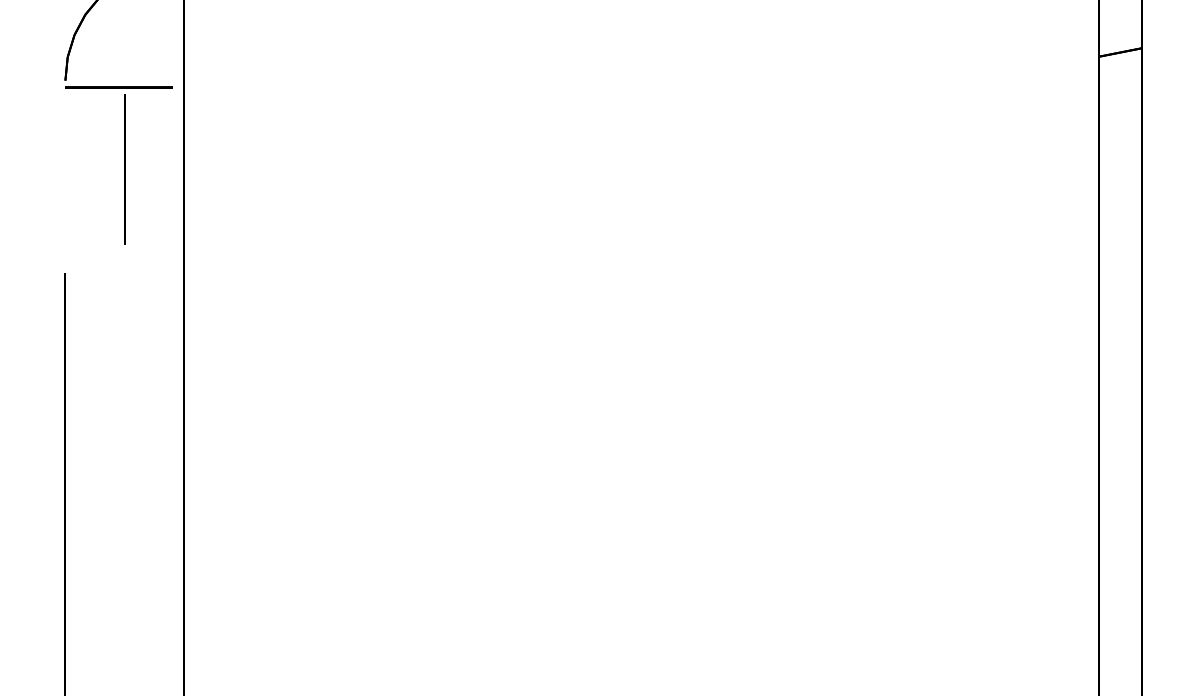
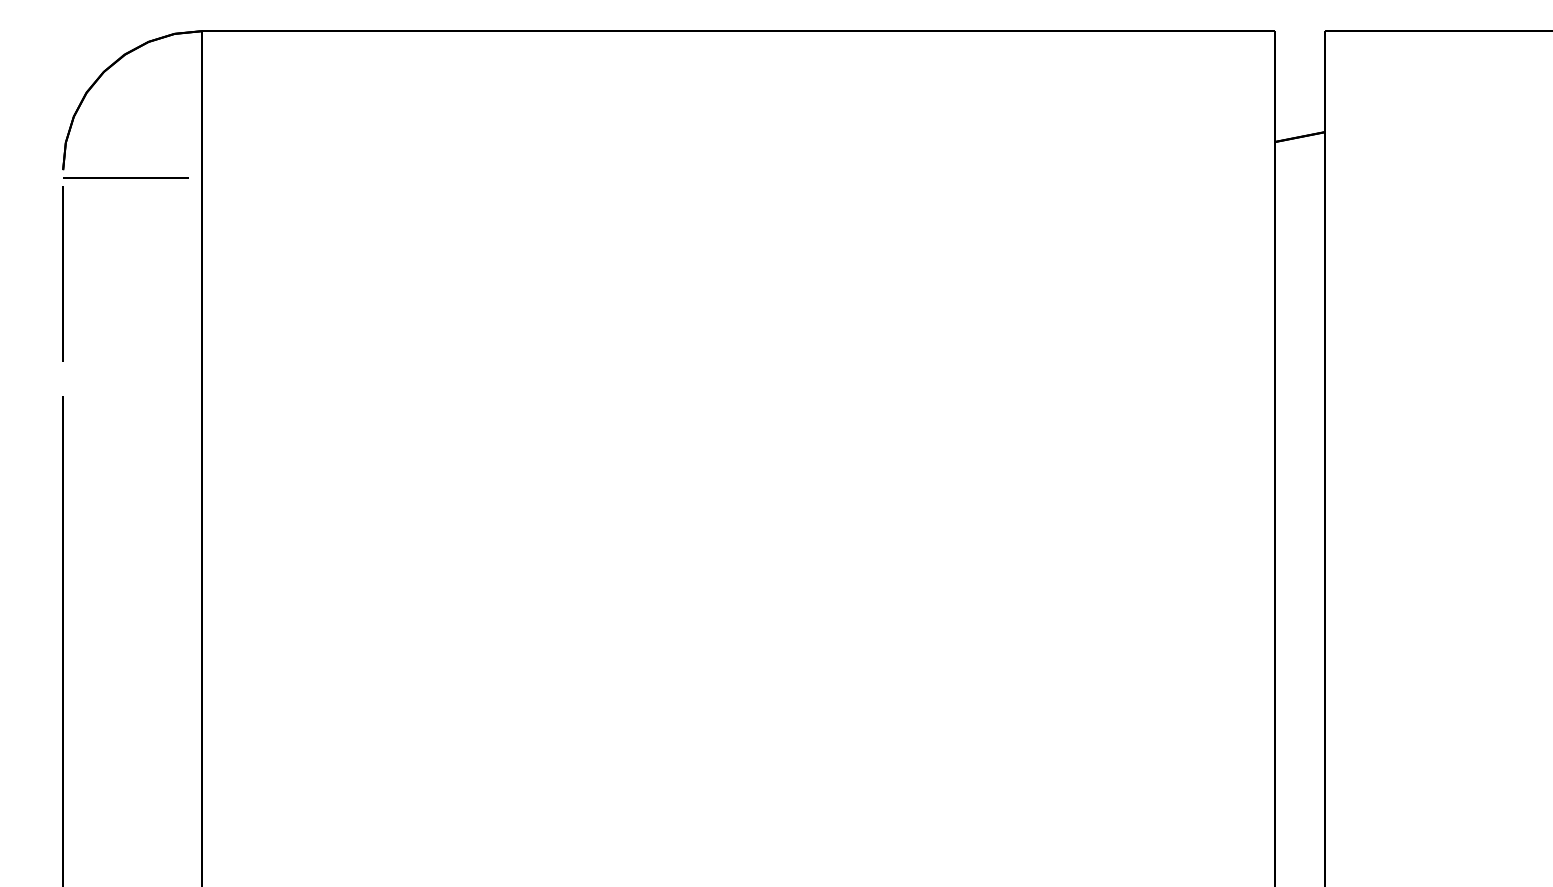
line: (124, 168) -> (62, 273), moved

